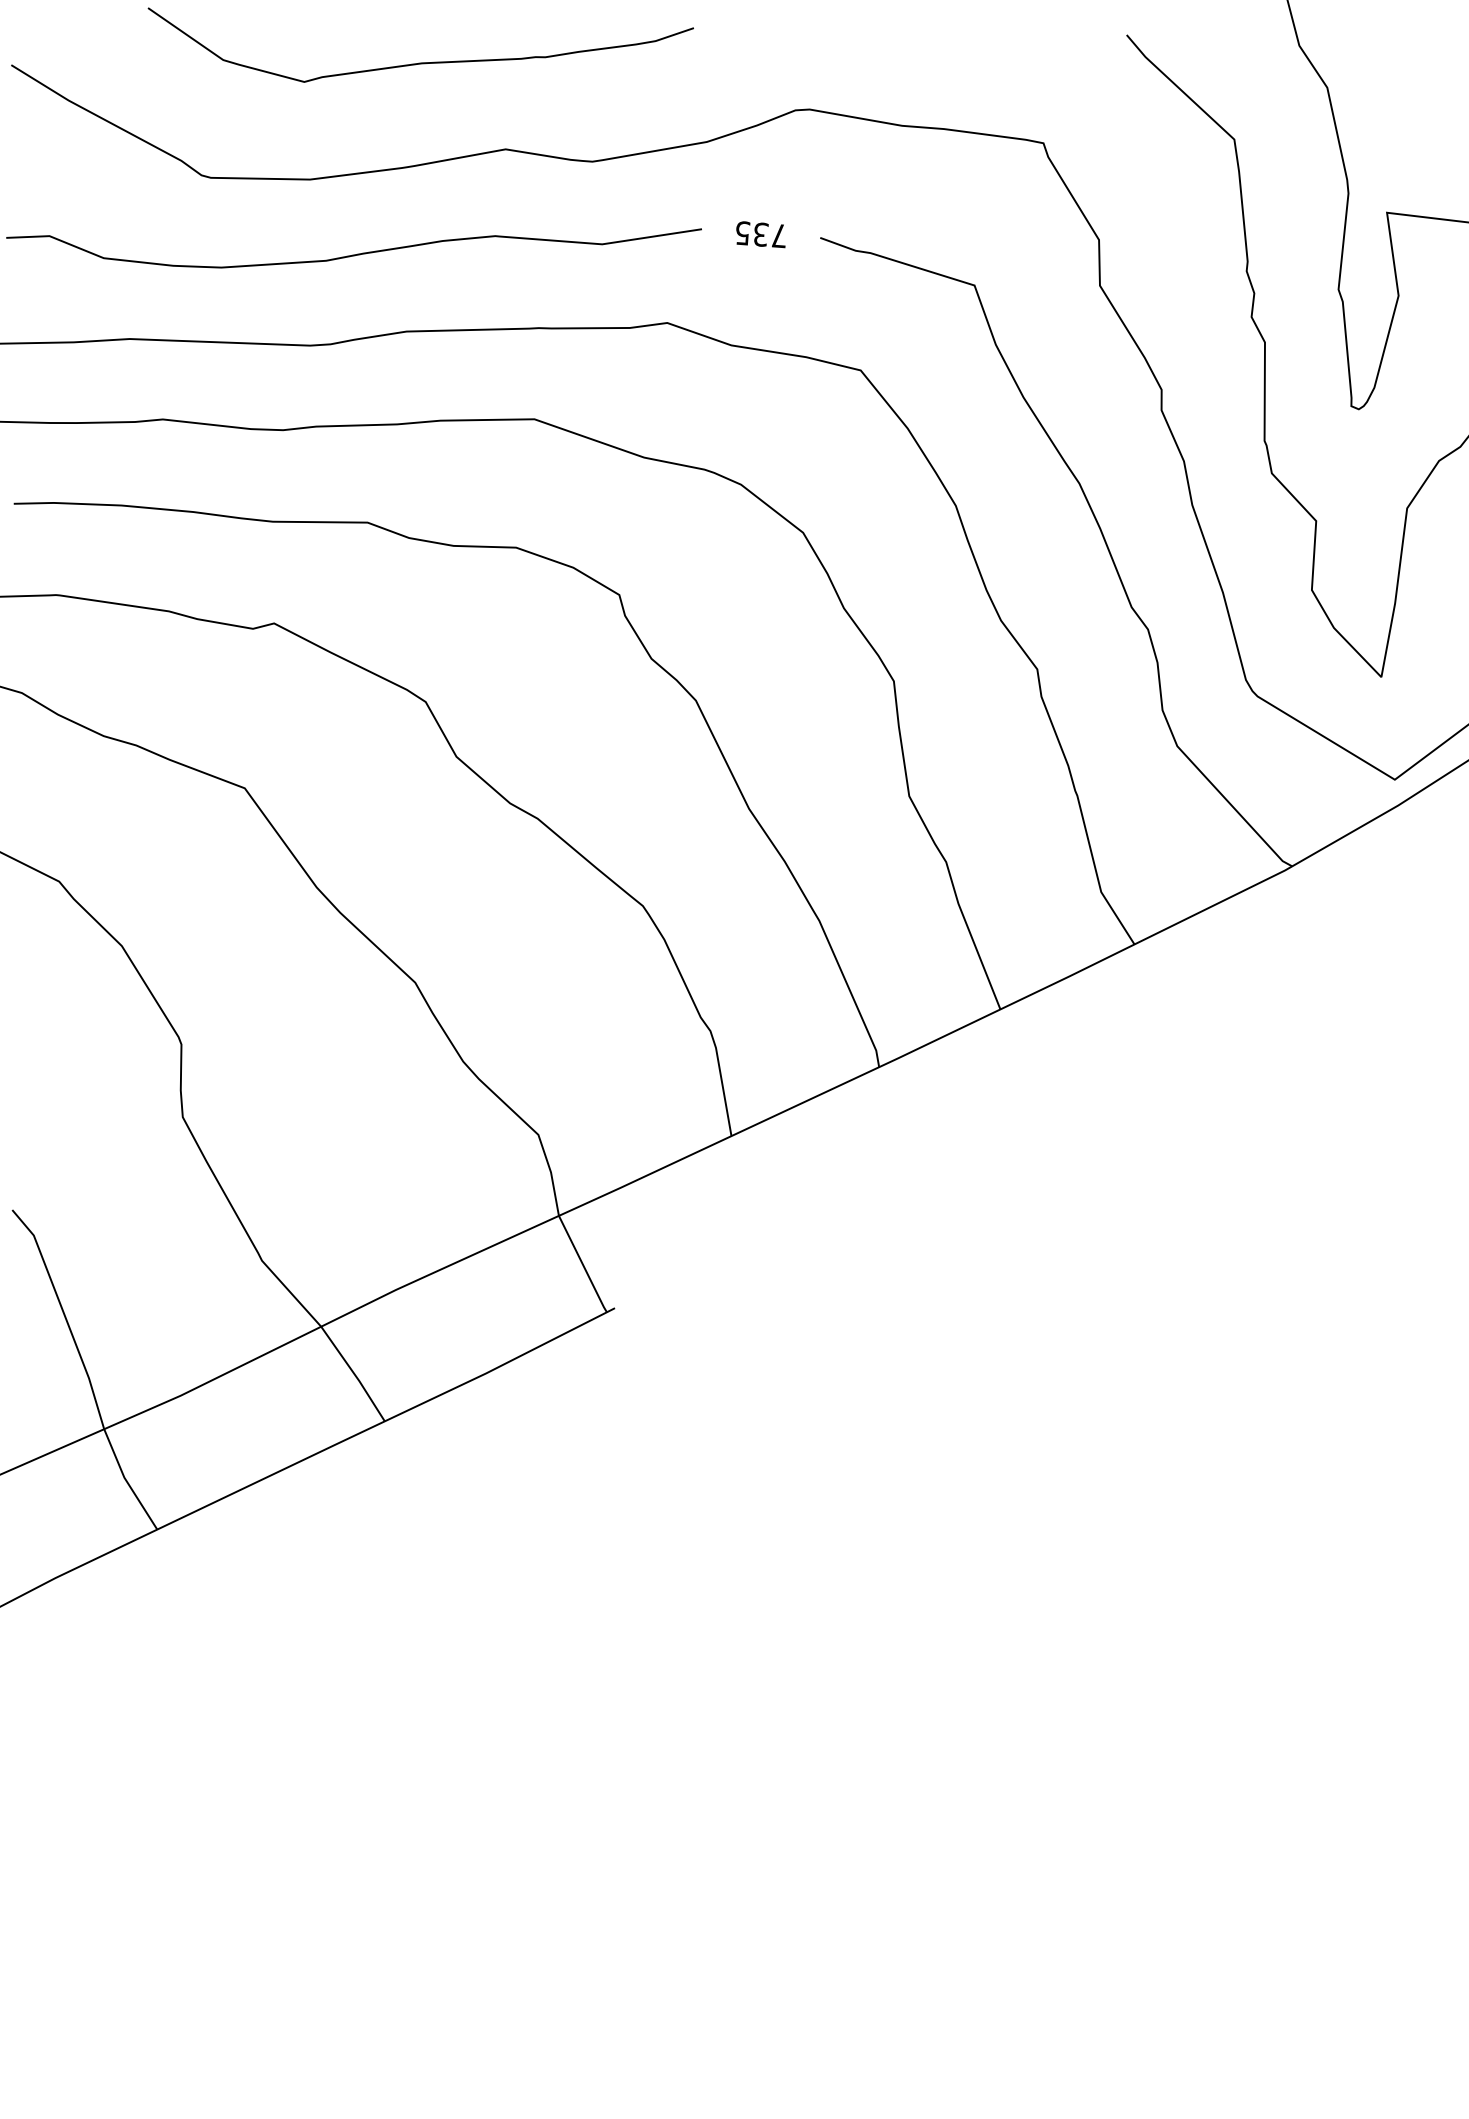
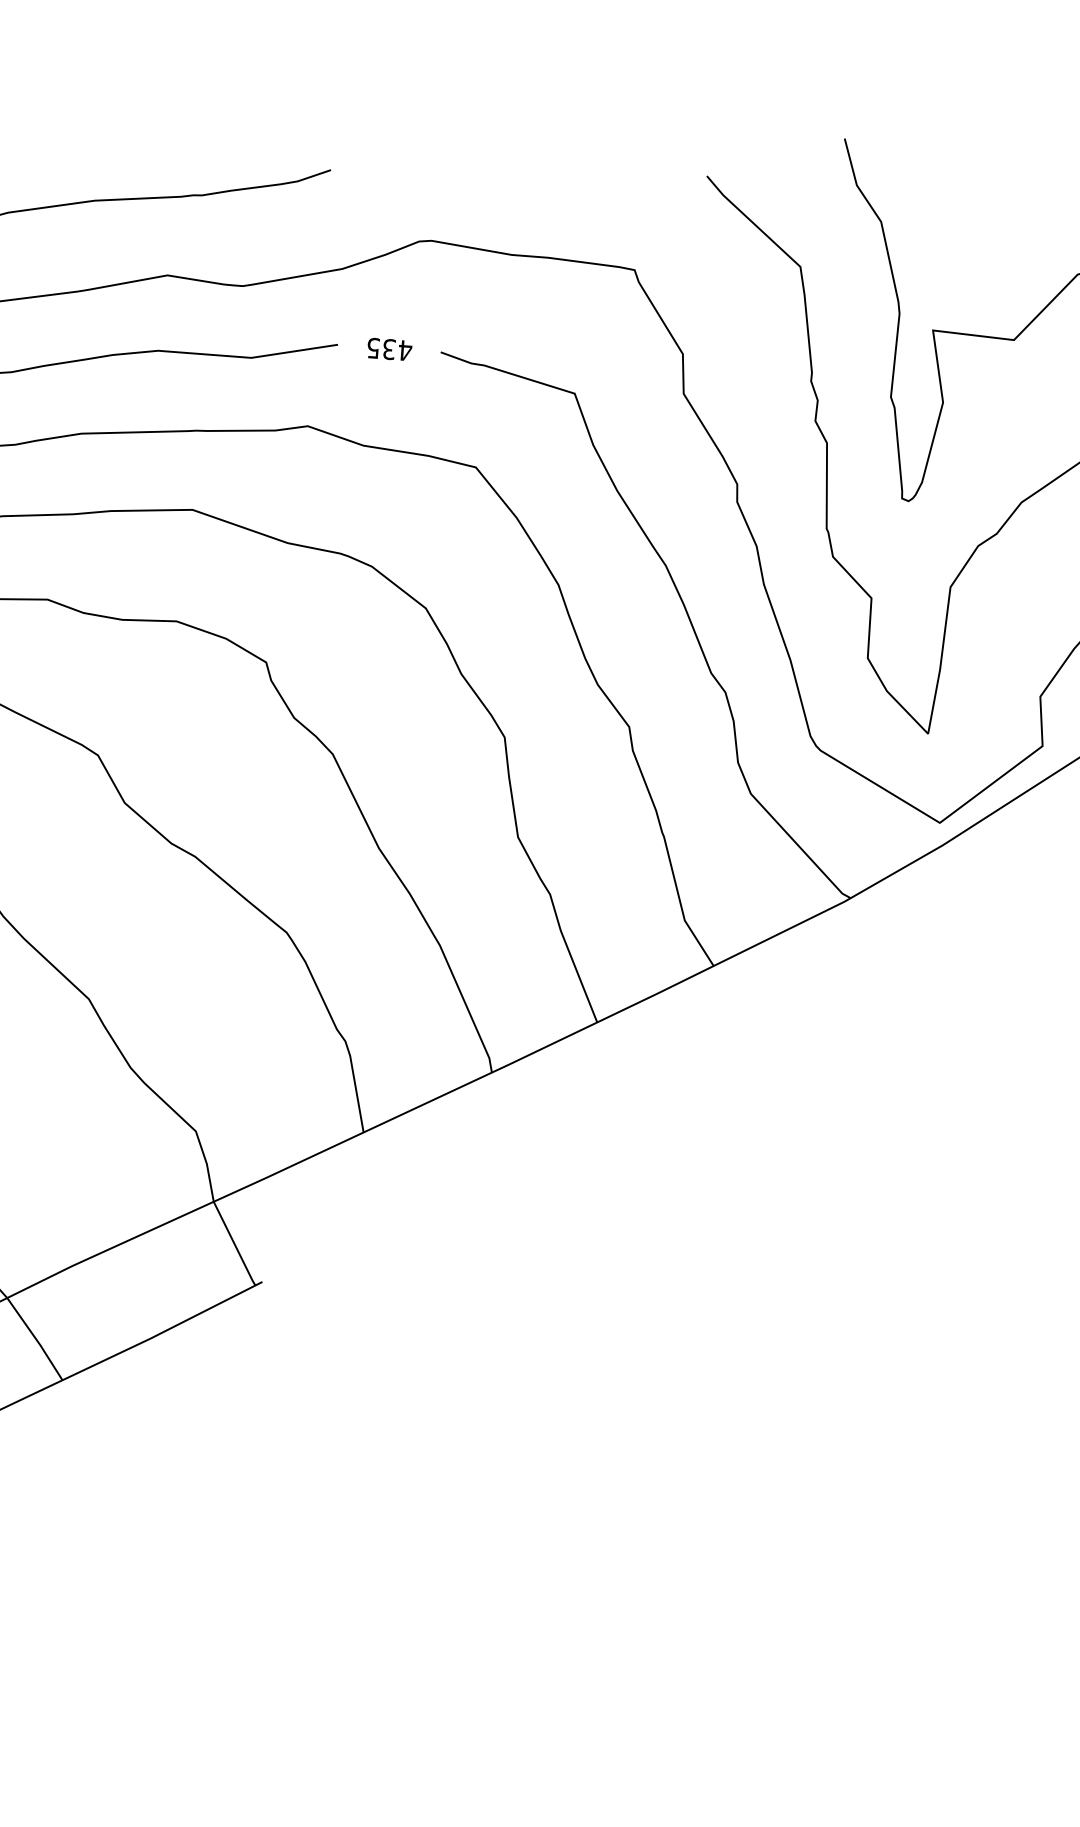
text: (779, 236) -> (405, 351), 735 -> 435

